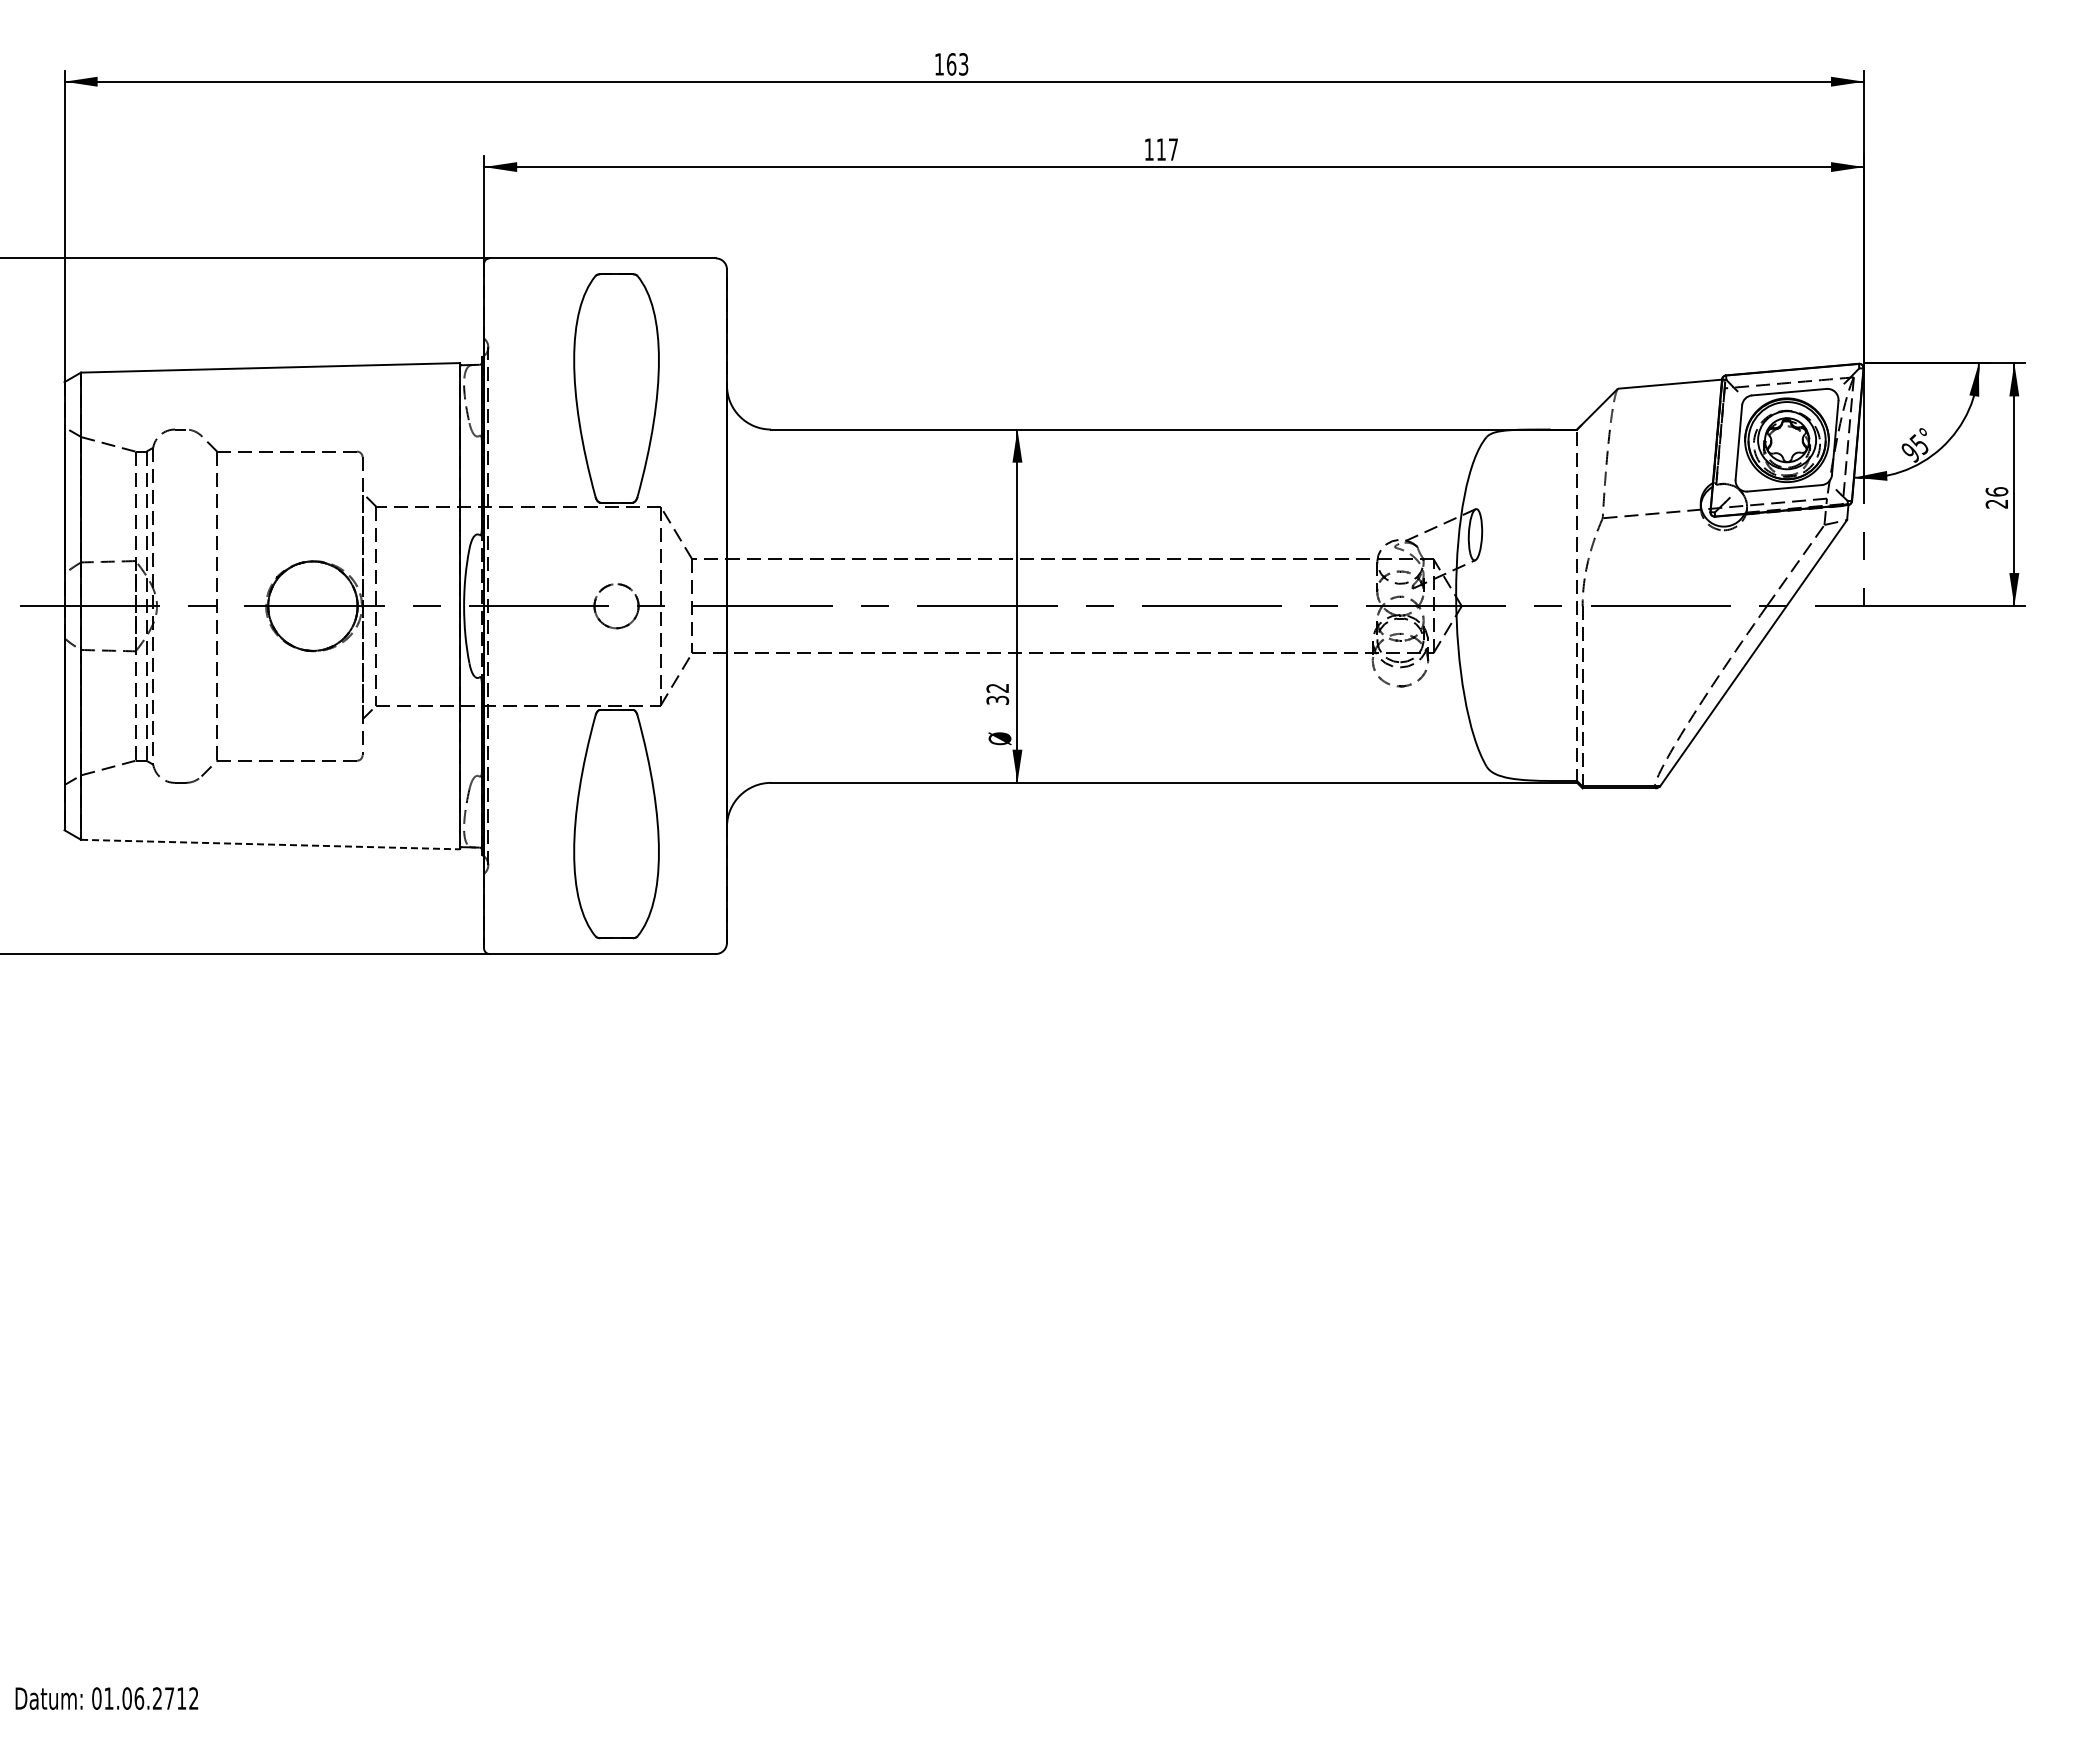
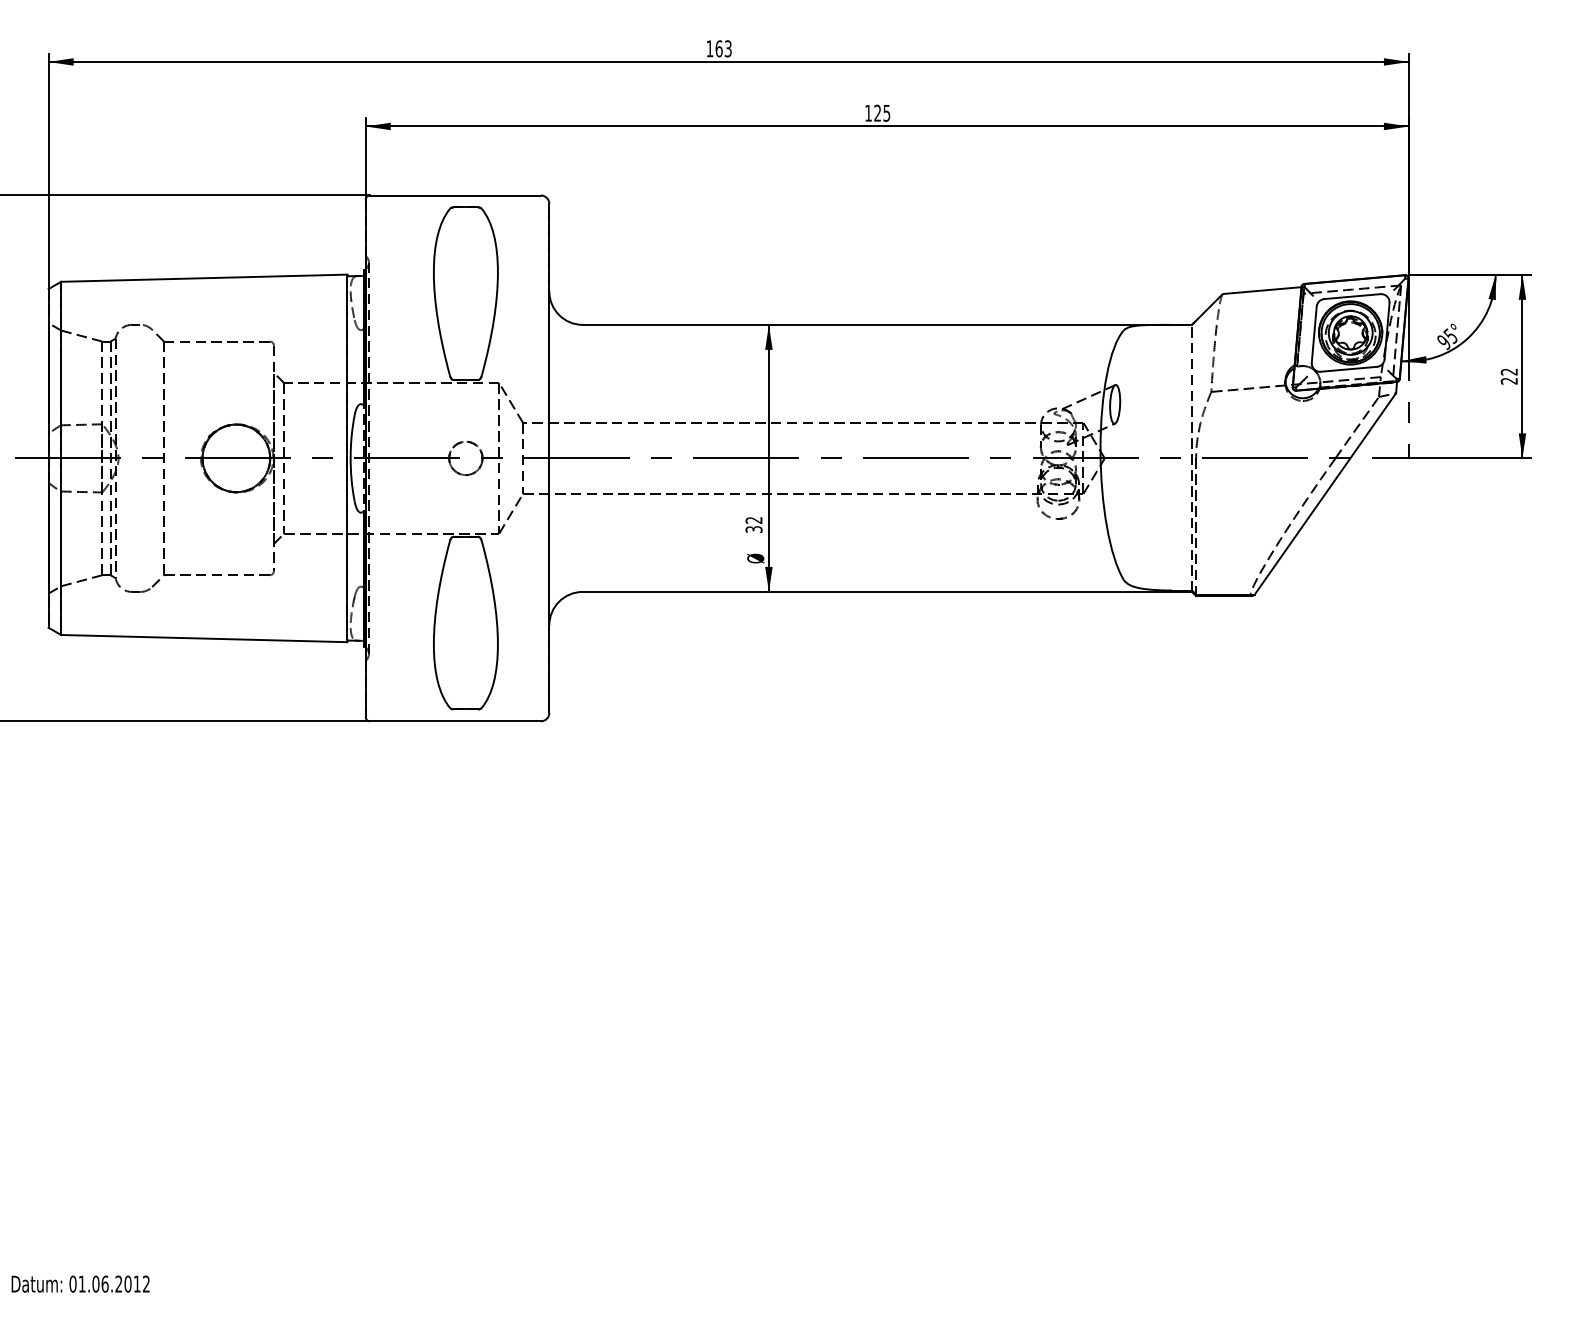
text: (1166, 149) -> (881, 113), 117 -> 125
text: (1996, 491) -> (1508, 371), 26 -> 22
line: (270, 844) -> (204, 638), dashed -> solid
text: (169, 1698) -> (127, 1284), 01.06.2712 -> 01.06.2012

